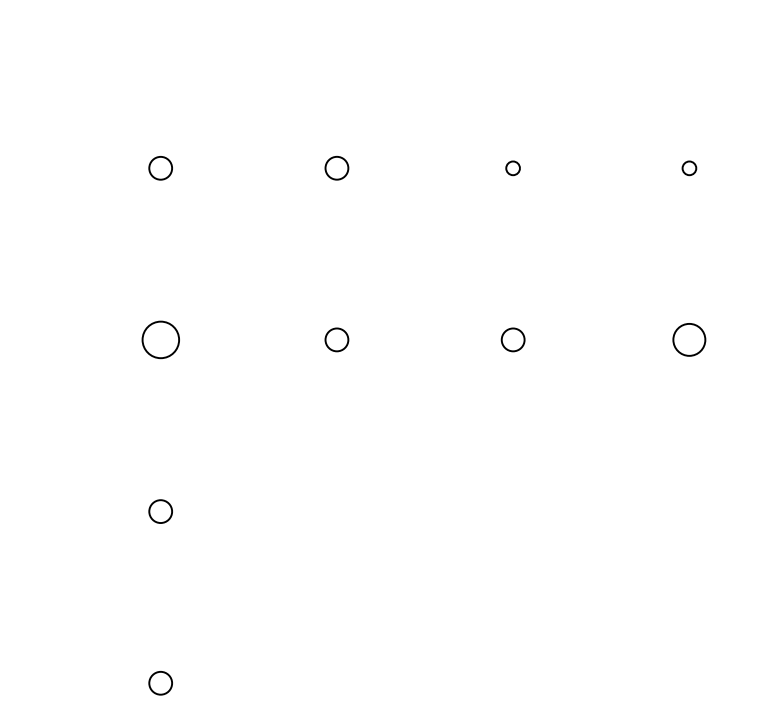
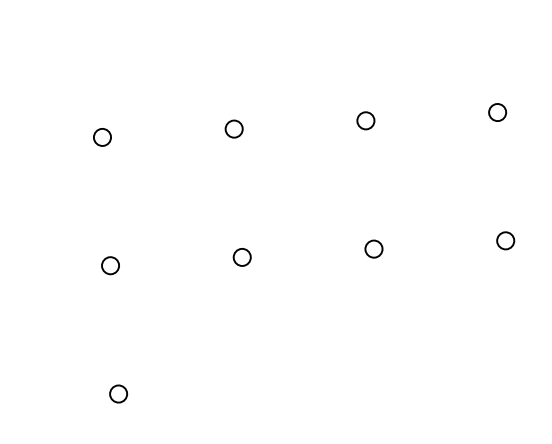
circle: (512, 168) -> (365, 121), size x1.67
circle: (689, 168) -> (497, 112), size x1.67
circle: (160, 339) -> (110, 265), size x0.62
circle: (689, 339) -> (505, 240), size x0.71

